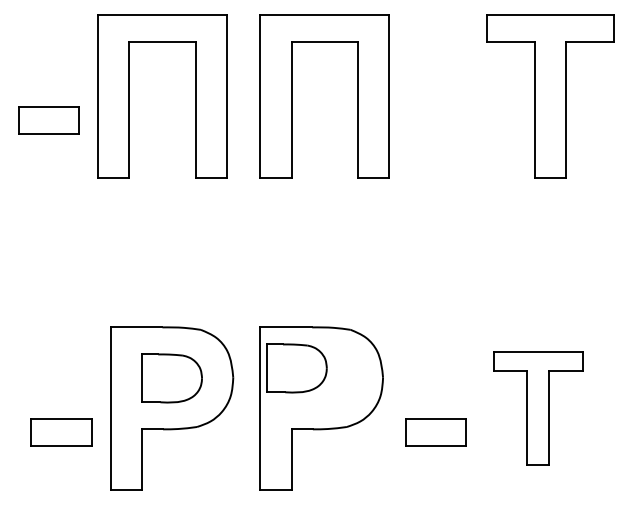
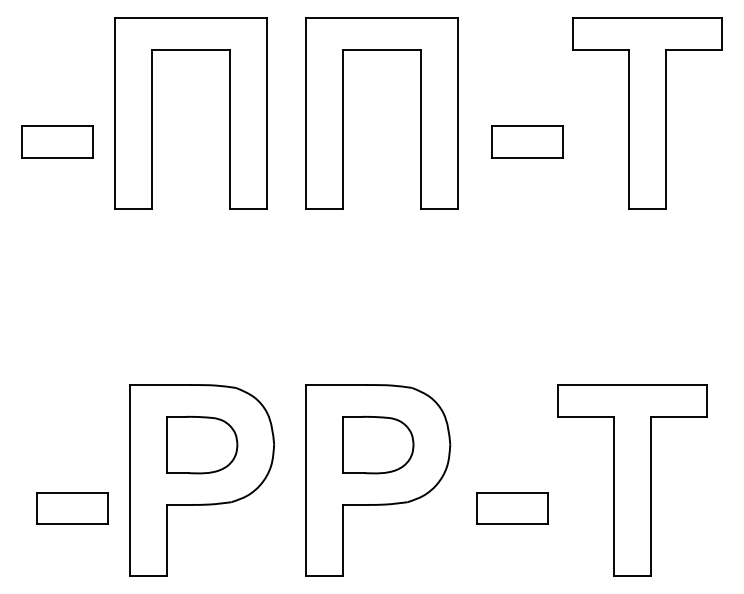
part: (448, 120) -> (527, 141), added
part: (296, 368) -> (377, 445), moved
part: (538, 408) -> (633, 480), size x1.43

